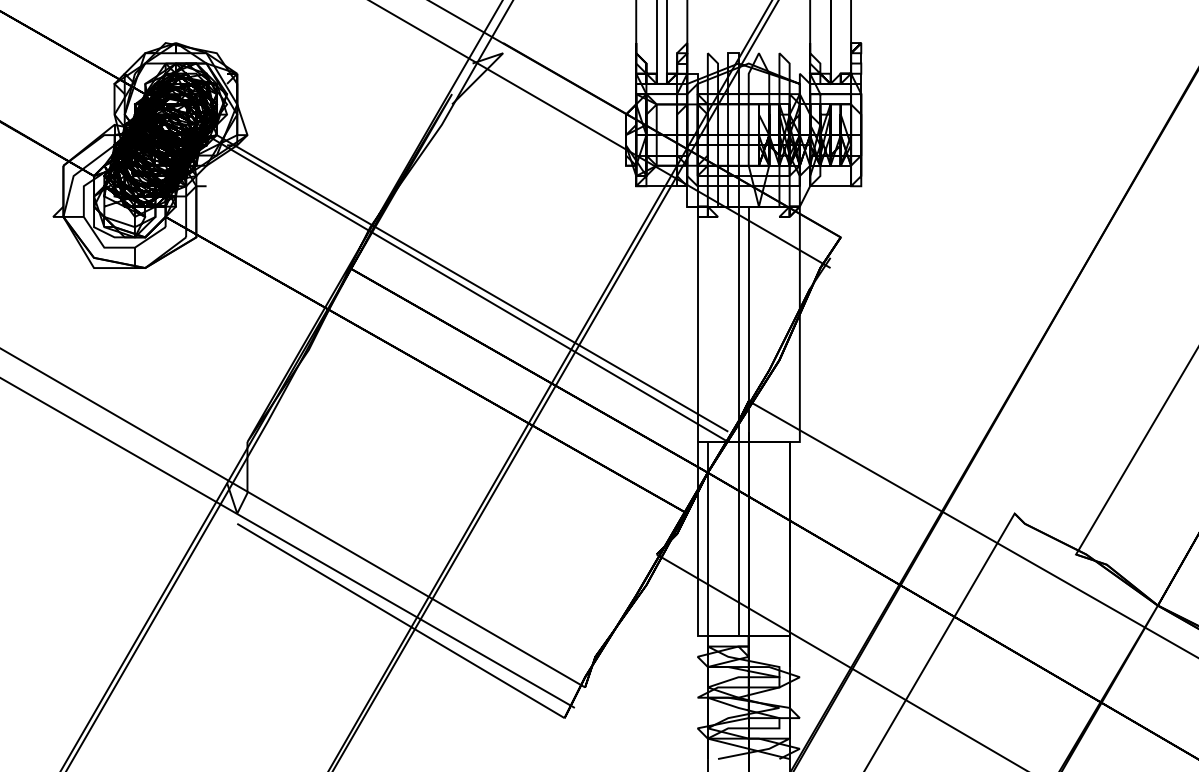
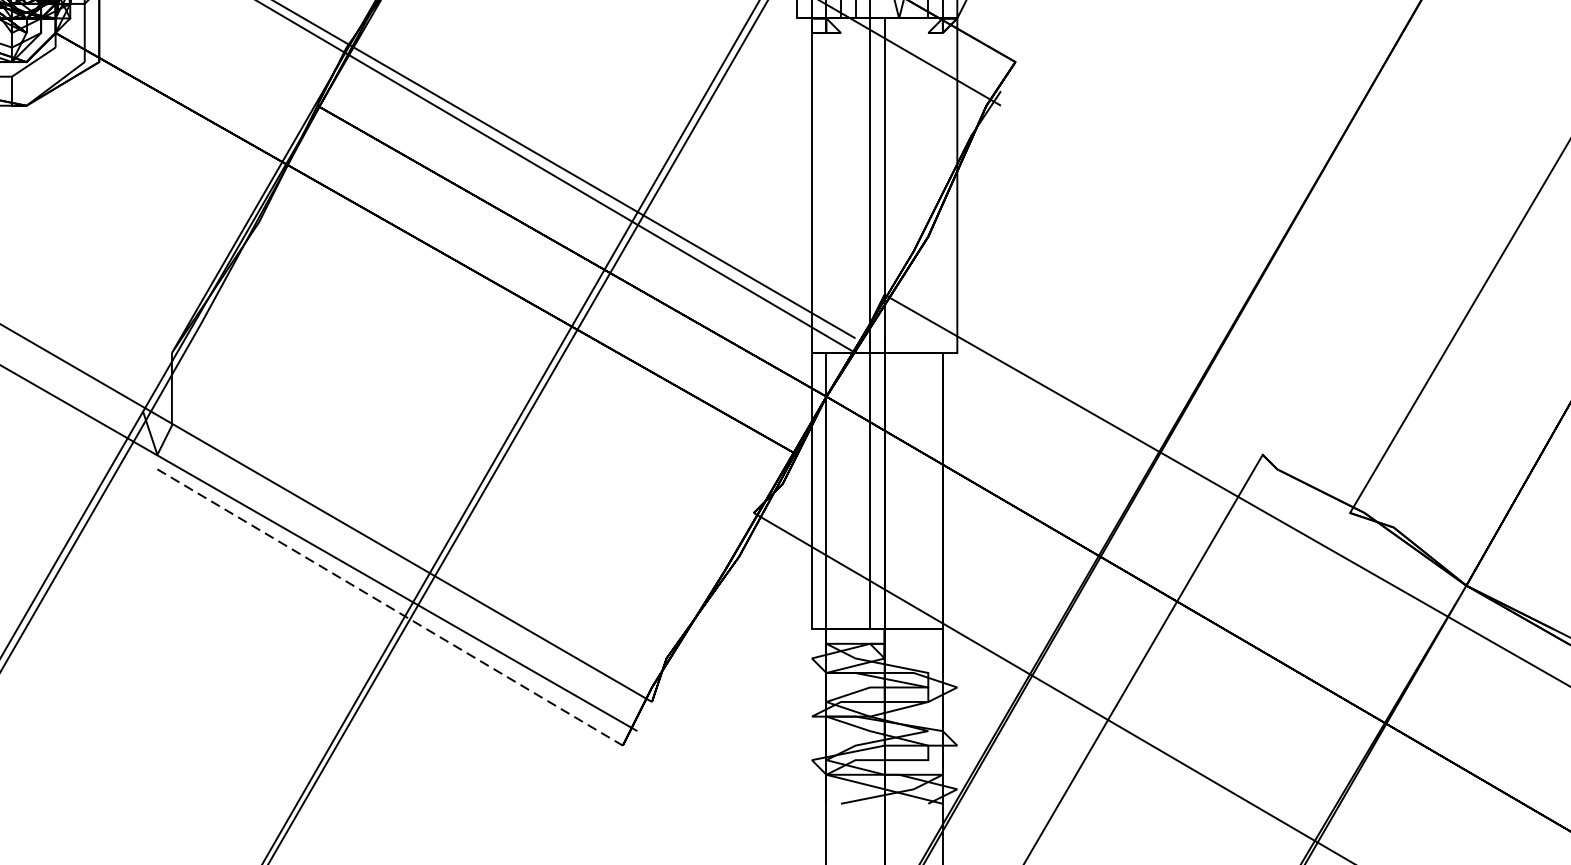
line: (401, 621) -> (390, 608), solid -> dashed

